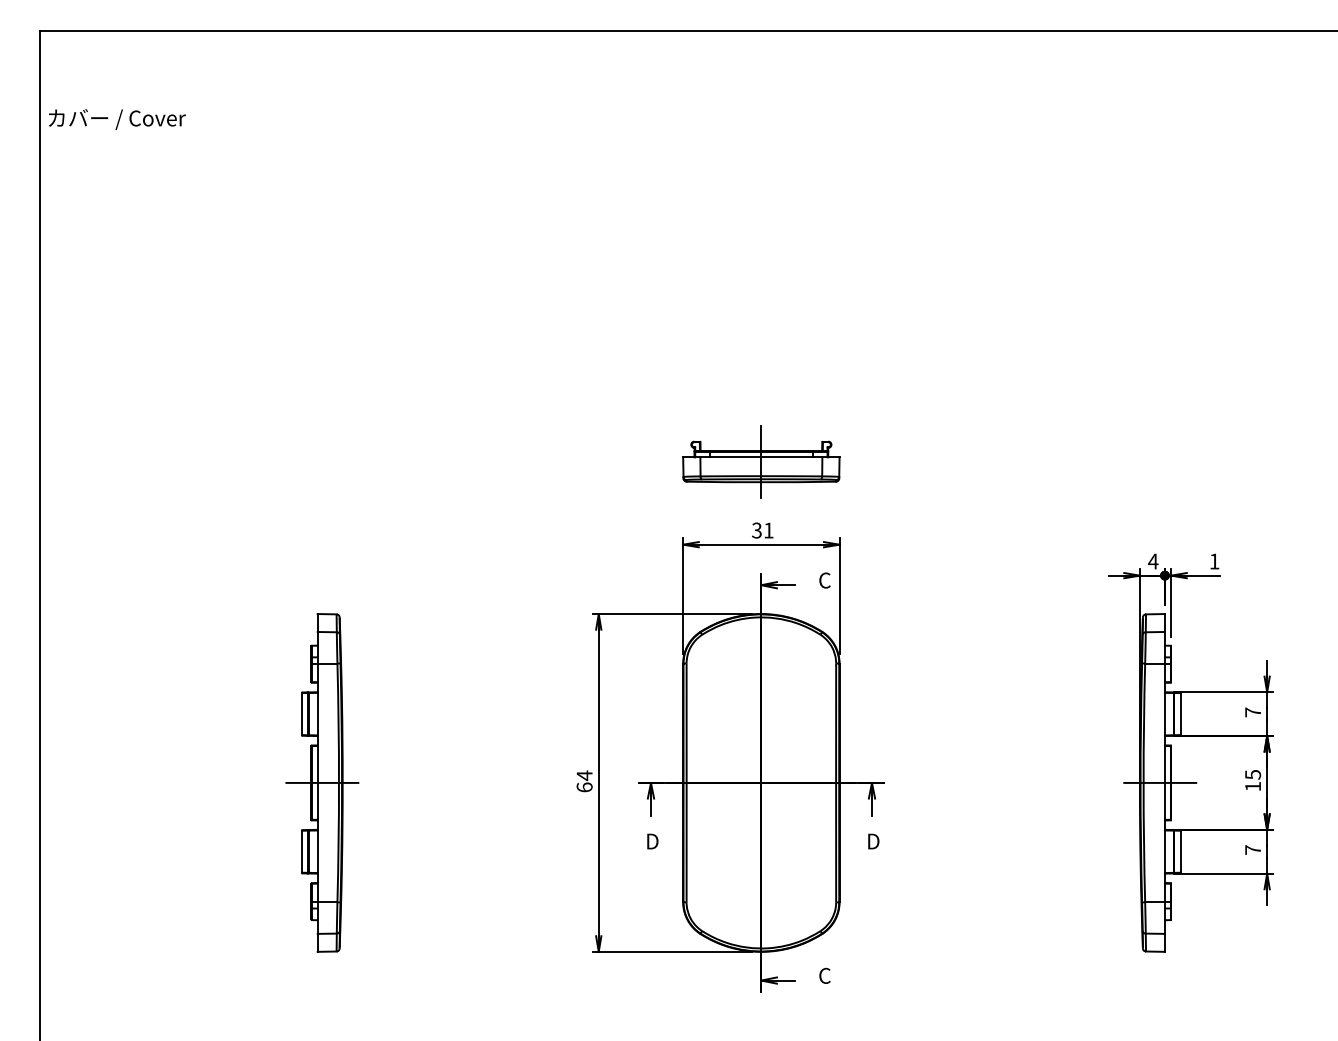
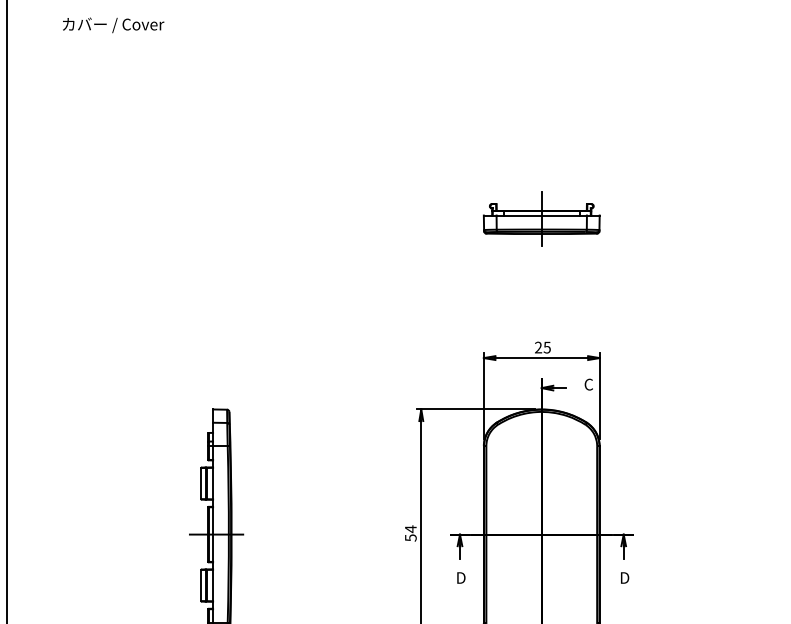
text: (117, 119) -> (113, 25), moved
part: (761, 461) -> (541, 218), moved
text: (762, 530) -> (542, 347), 31 -> 25
text: (584, 787) -> (410, 537), 64 -> 54

